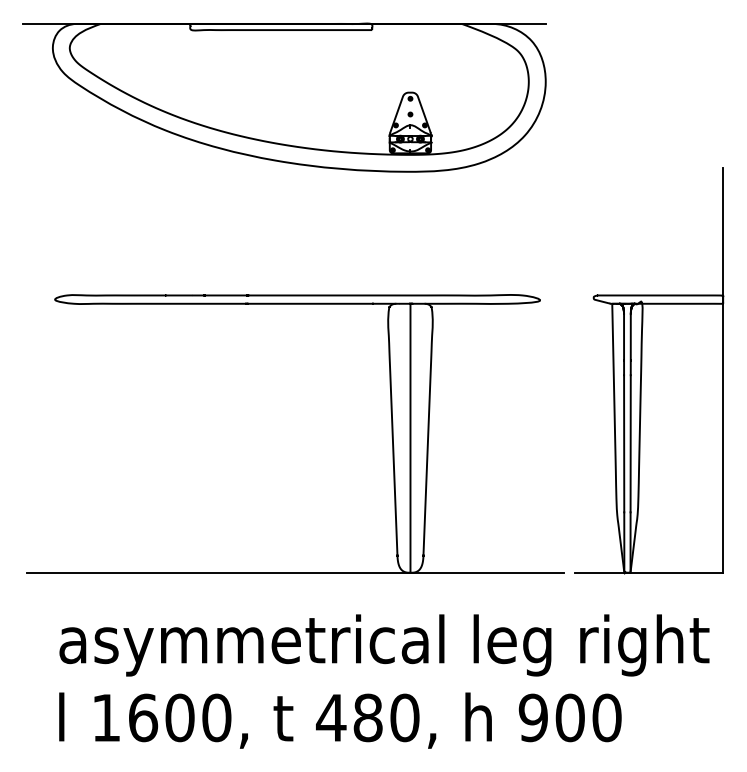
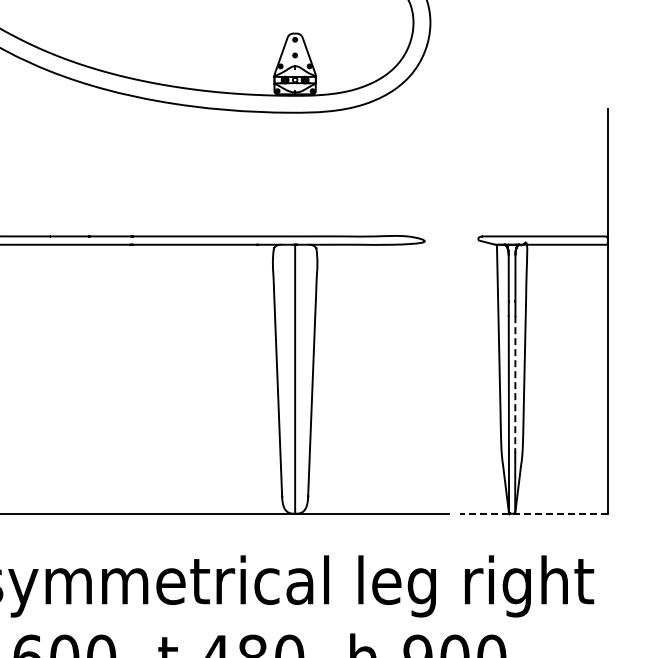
line: (630, 443) -> (515, 384), solid -> dashed
line: (648, 572) -> (533, 513), solid -> dashed

